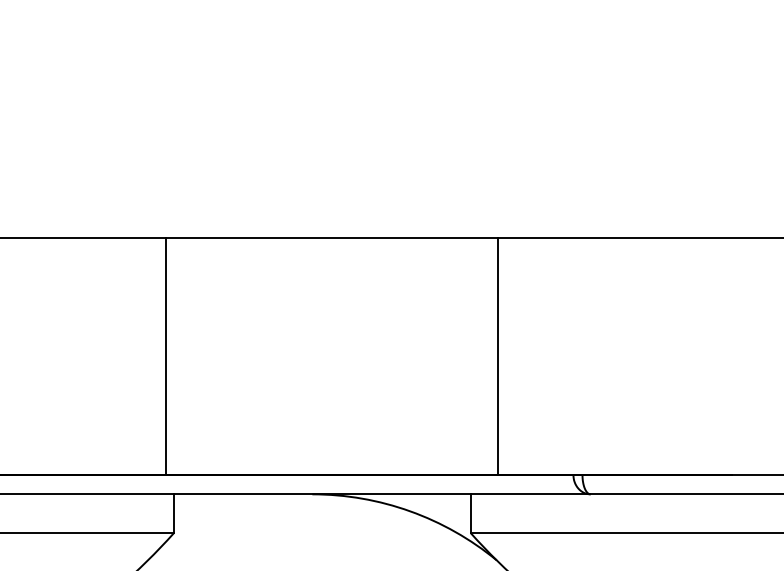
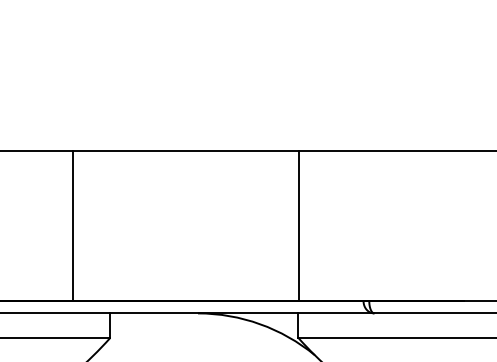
line: (166, 355) -> (73, 225), moved
line: (497, 355) -> (298, 225), moved

